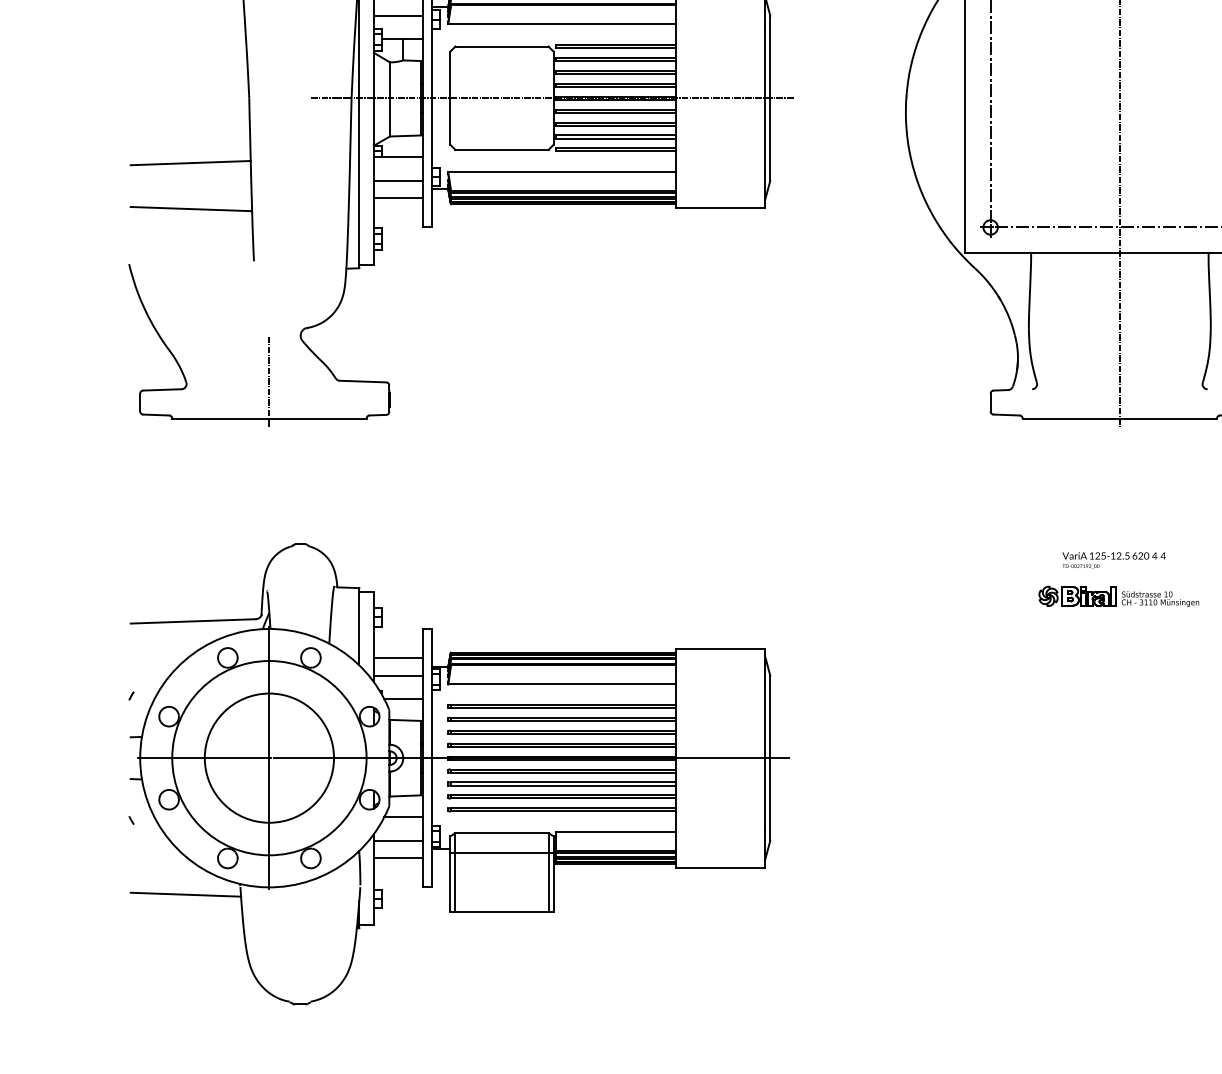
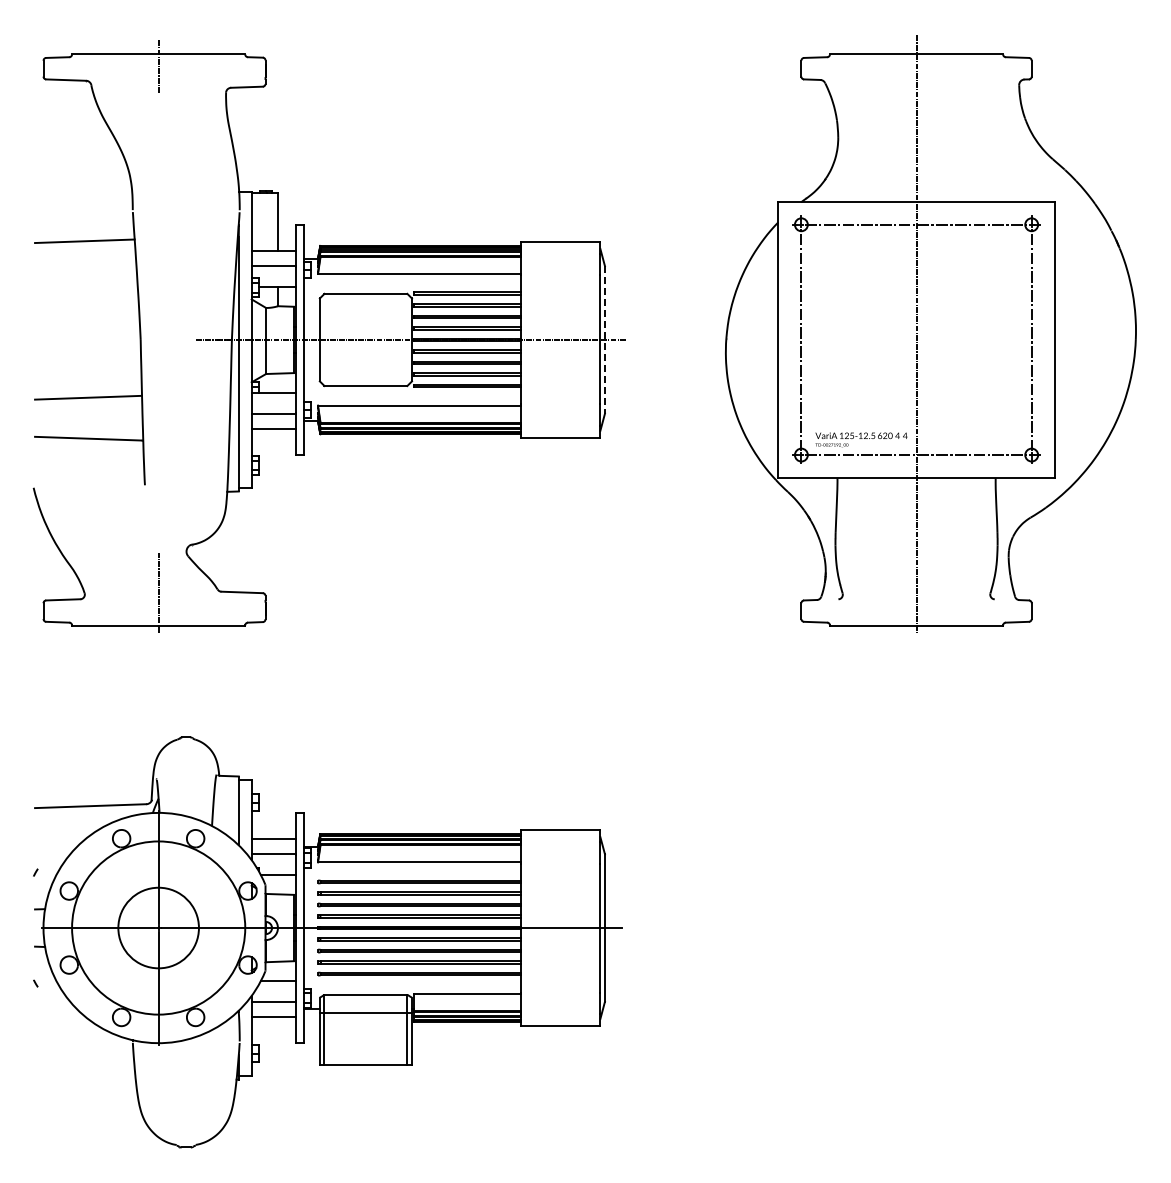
line: (769, 97) -> (604, 339), solid -> dashed
text: (1114, 560) -> (861, 439), moved
part: (1118, 595) -> (915, 783), removed
circle: (269, 757) -> (158, 927), size x0.7
line: (186, 894) -> (84, 1049), removed

